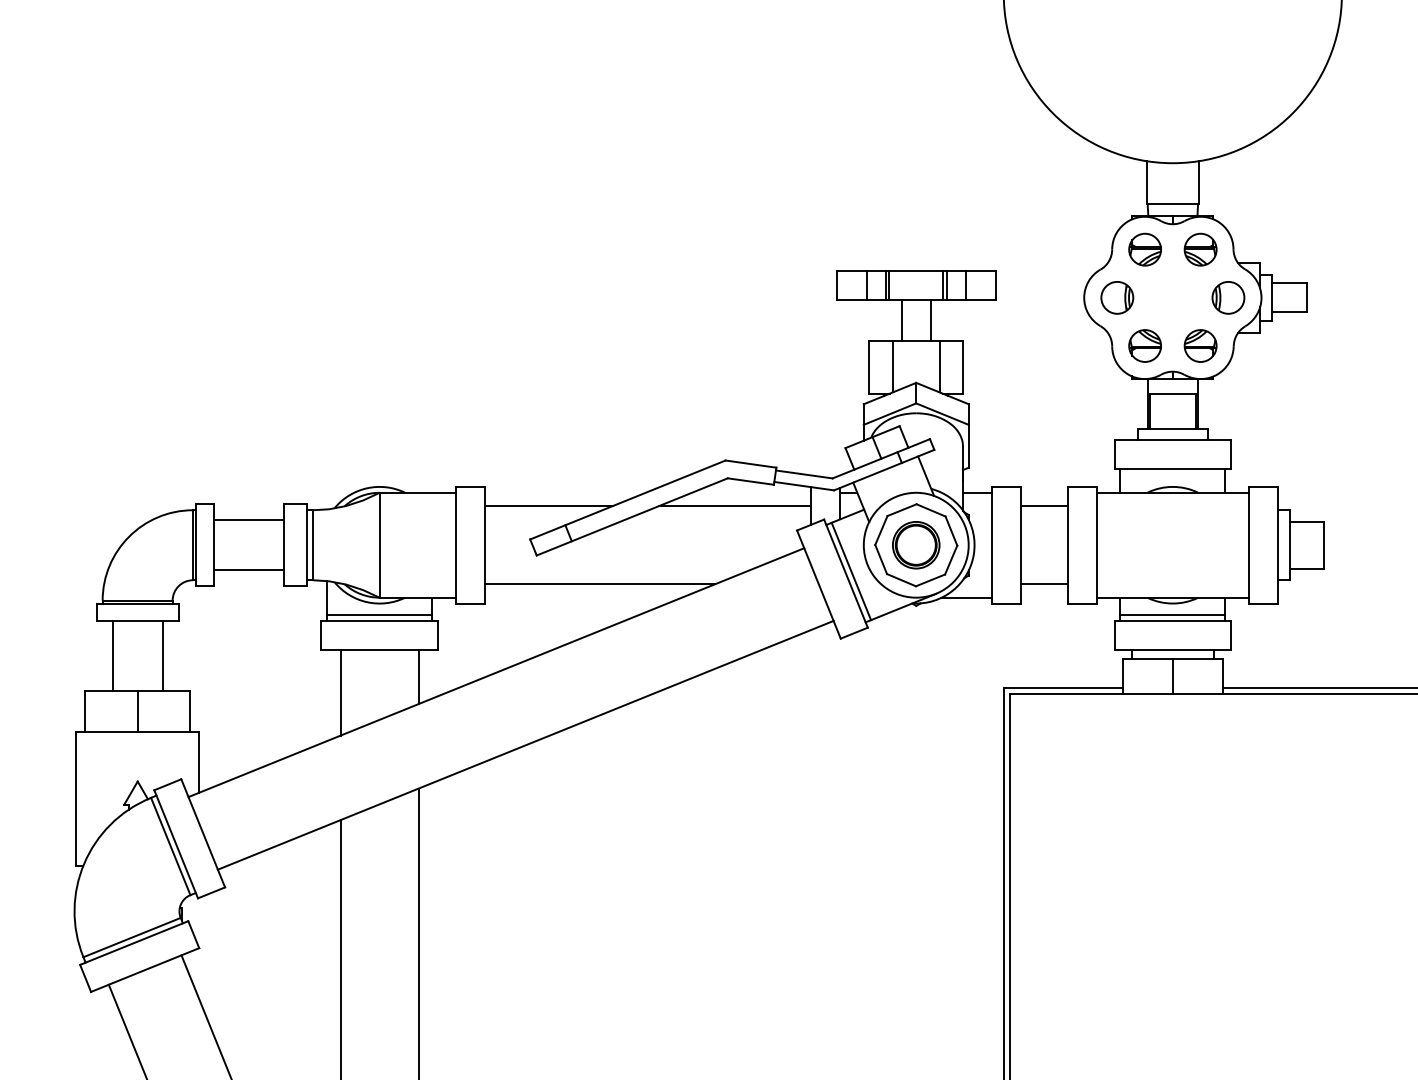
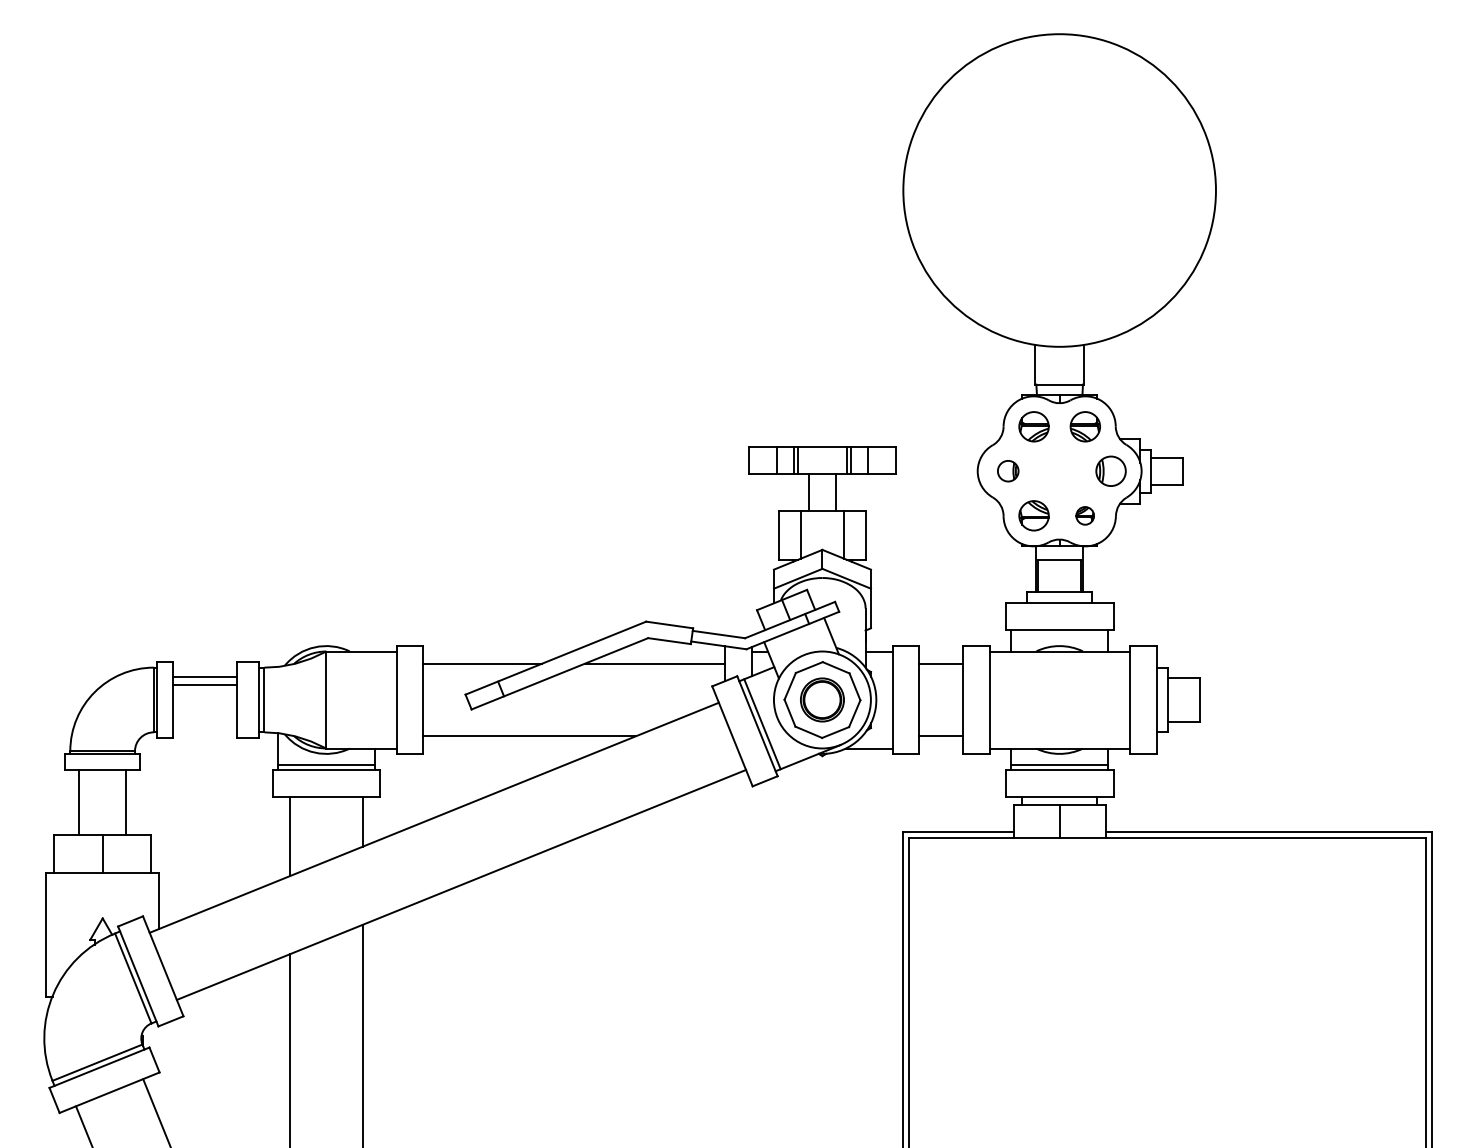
part: (1116, 296) -> (1007, 470), size x0.7
part: (1199, 345) -> (1084, 515), size x0.6
line: (247, 570) -> (204, 685), moved

